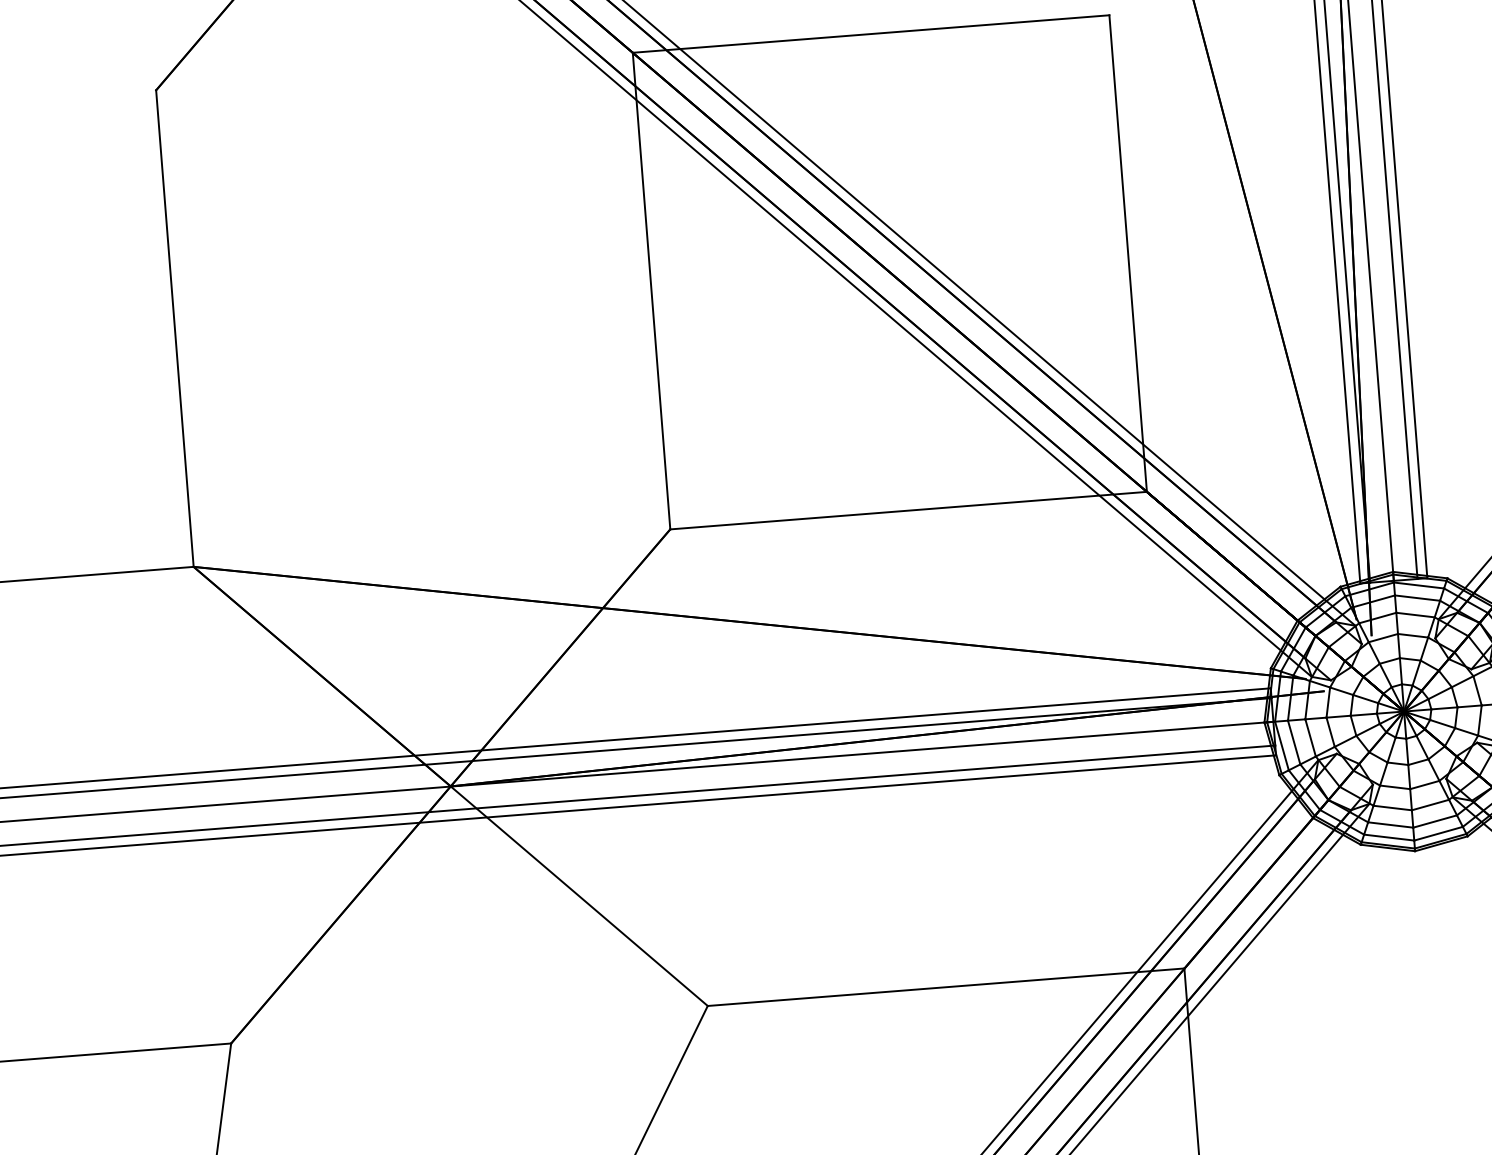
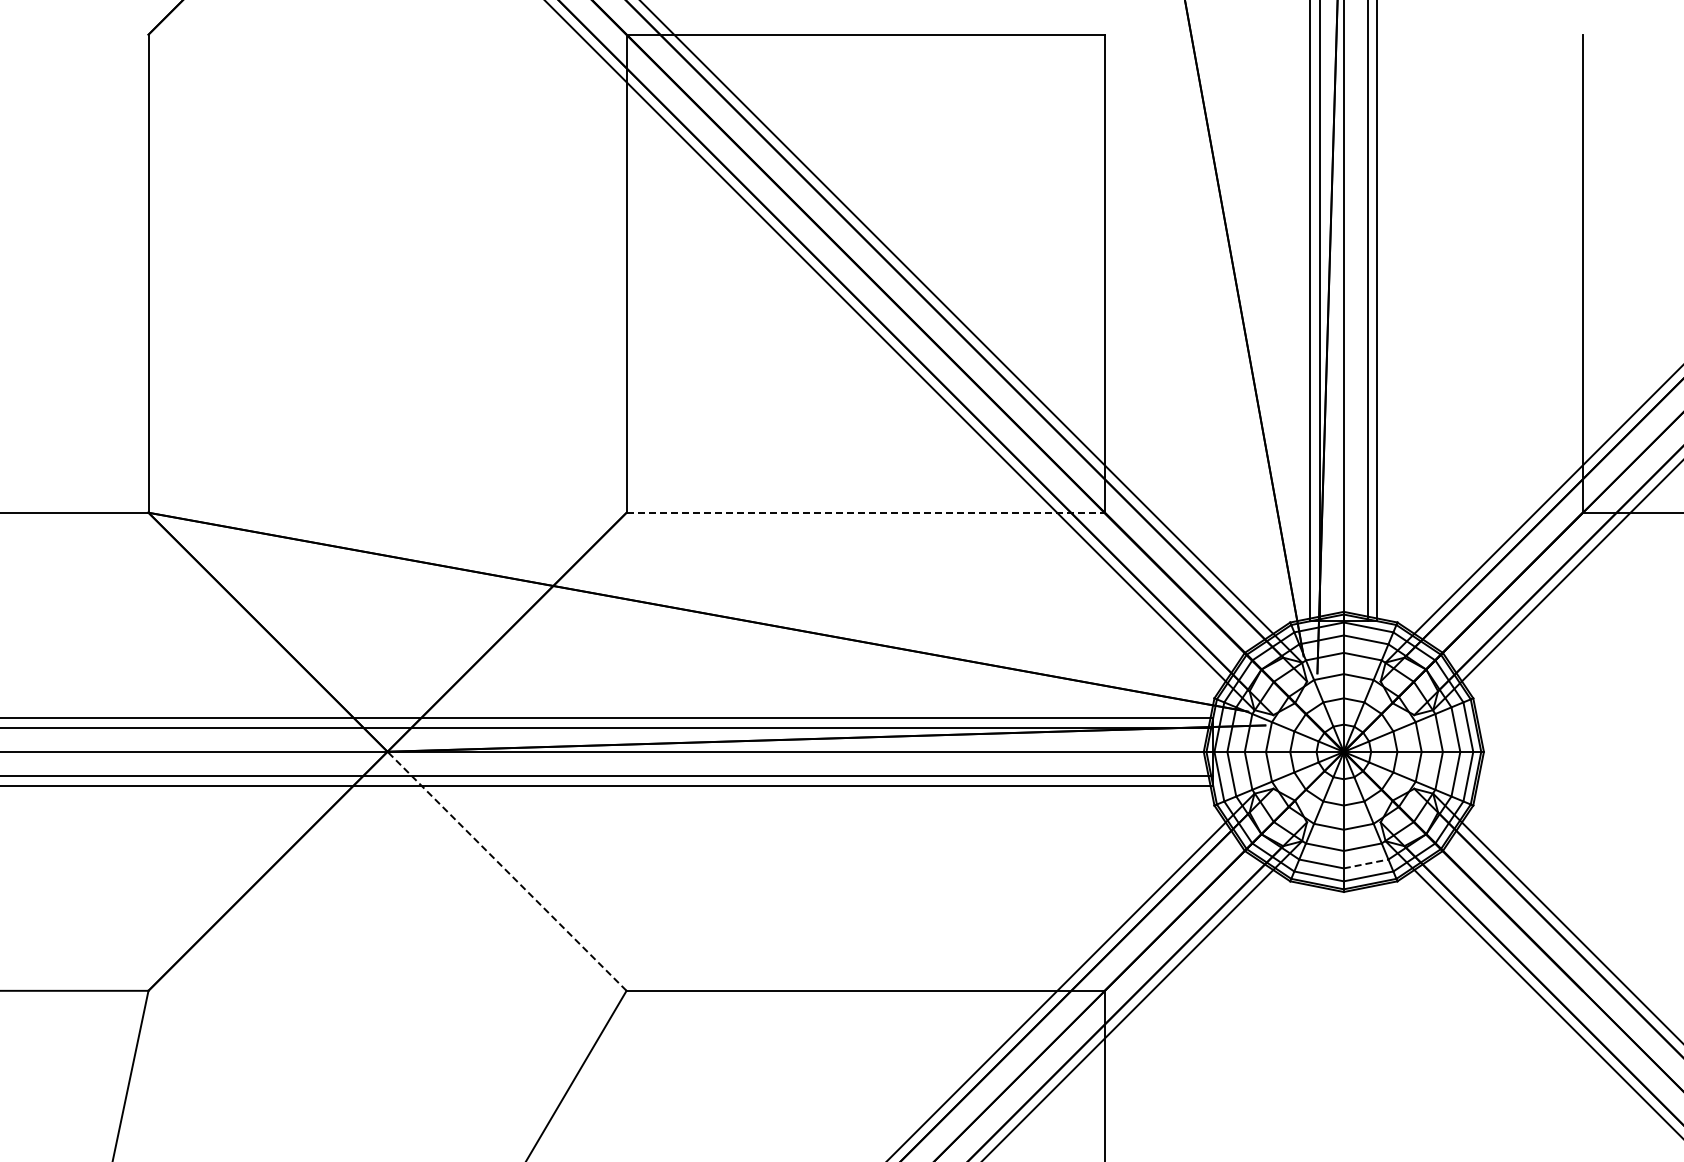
line: (909, 510) -> (866, 512), solid -> dashed
line: (1435, 820) -> (1366, 863), solid -> dashed
line: (578, 895) -> (506, 870), solid -> dashed

